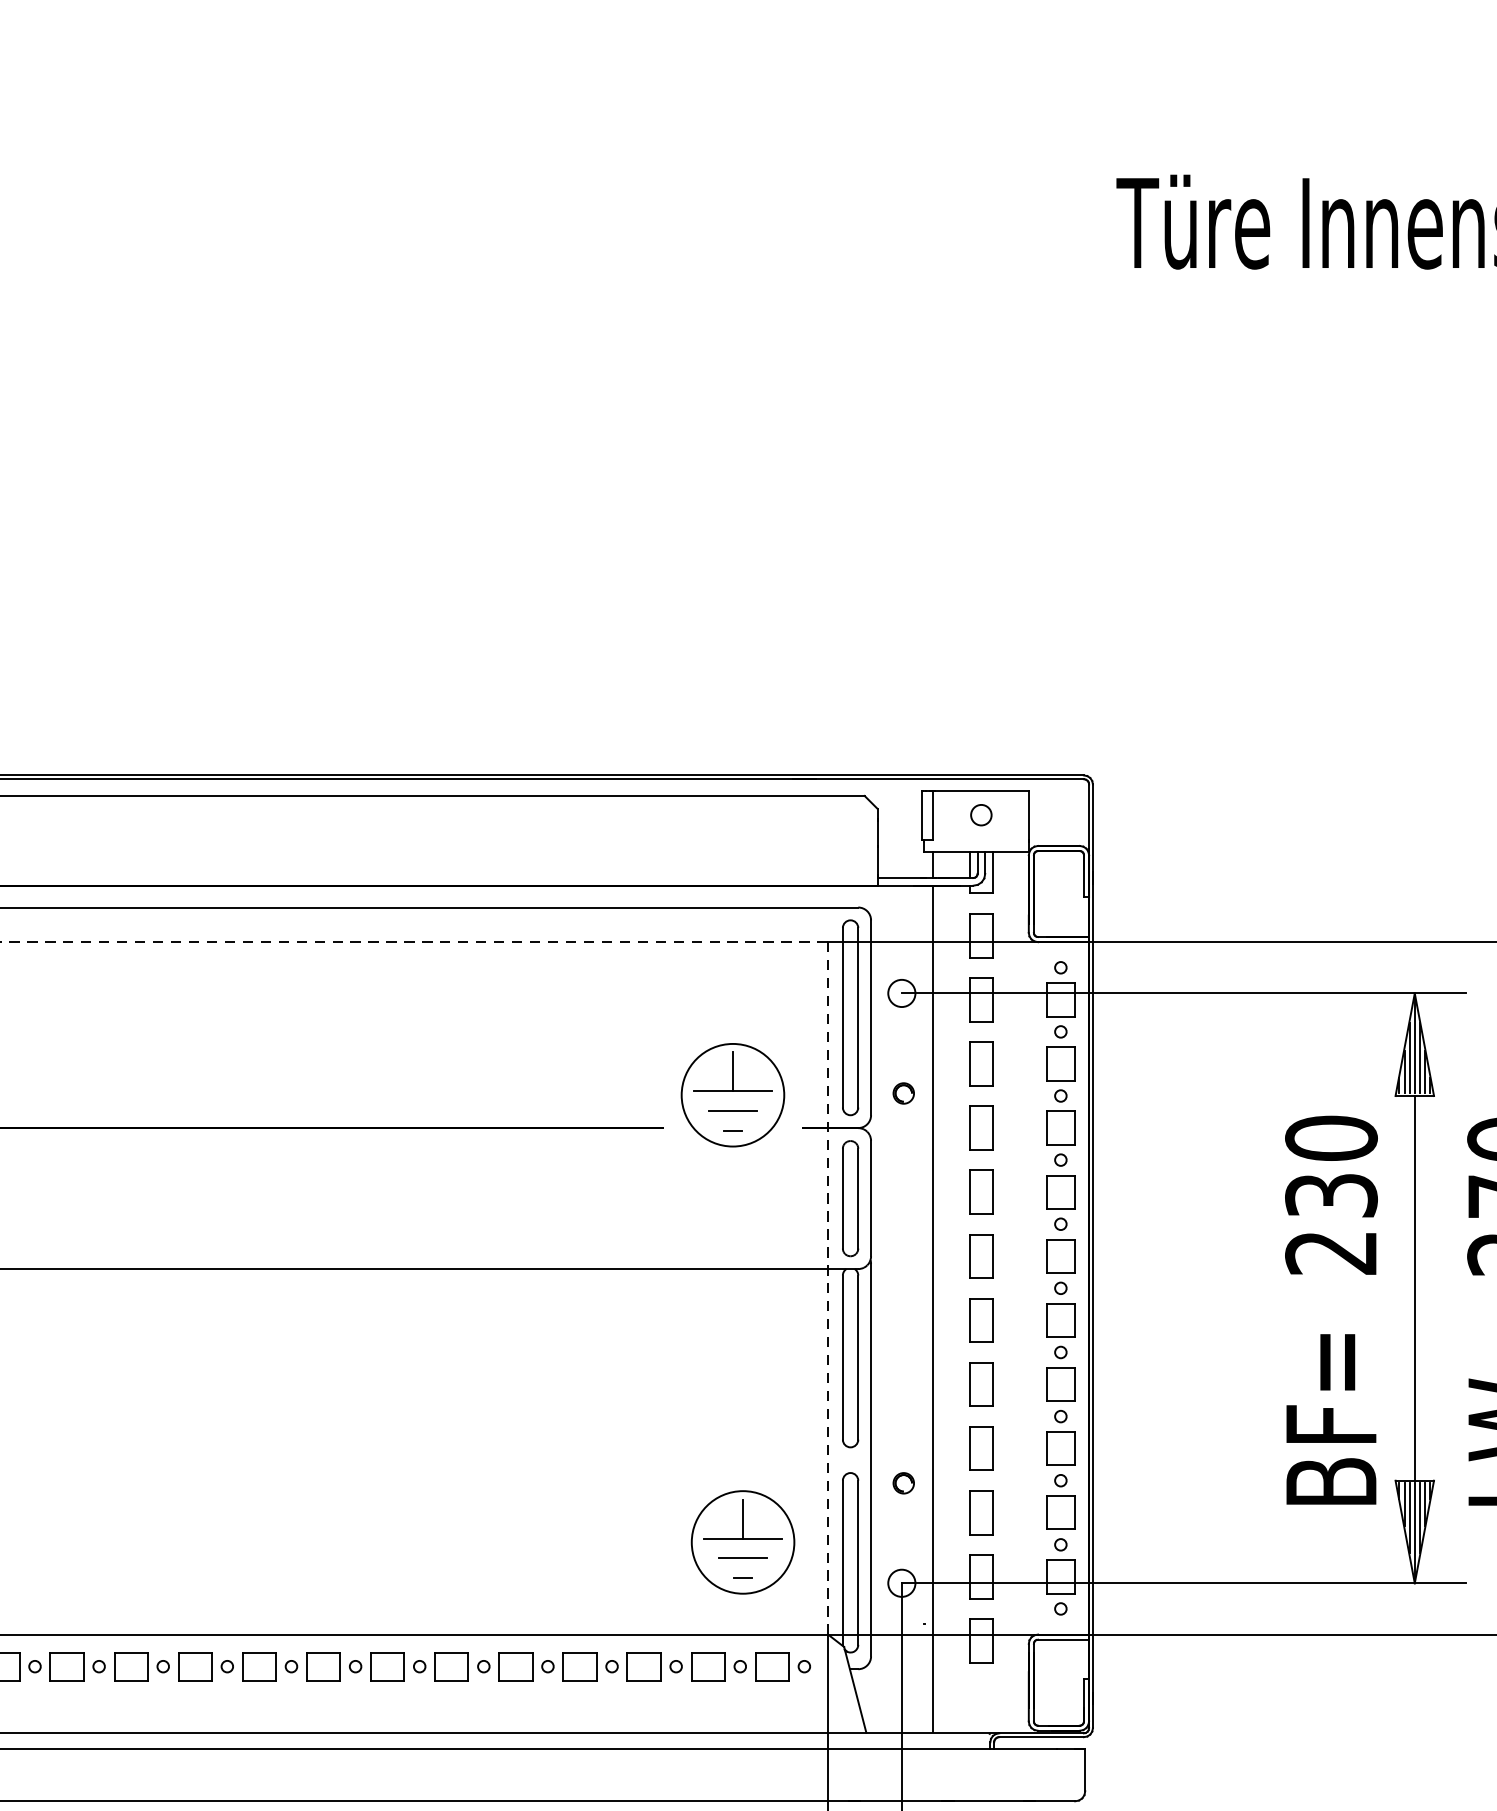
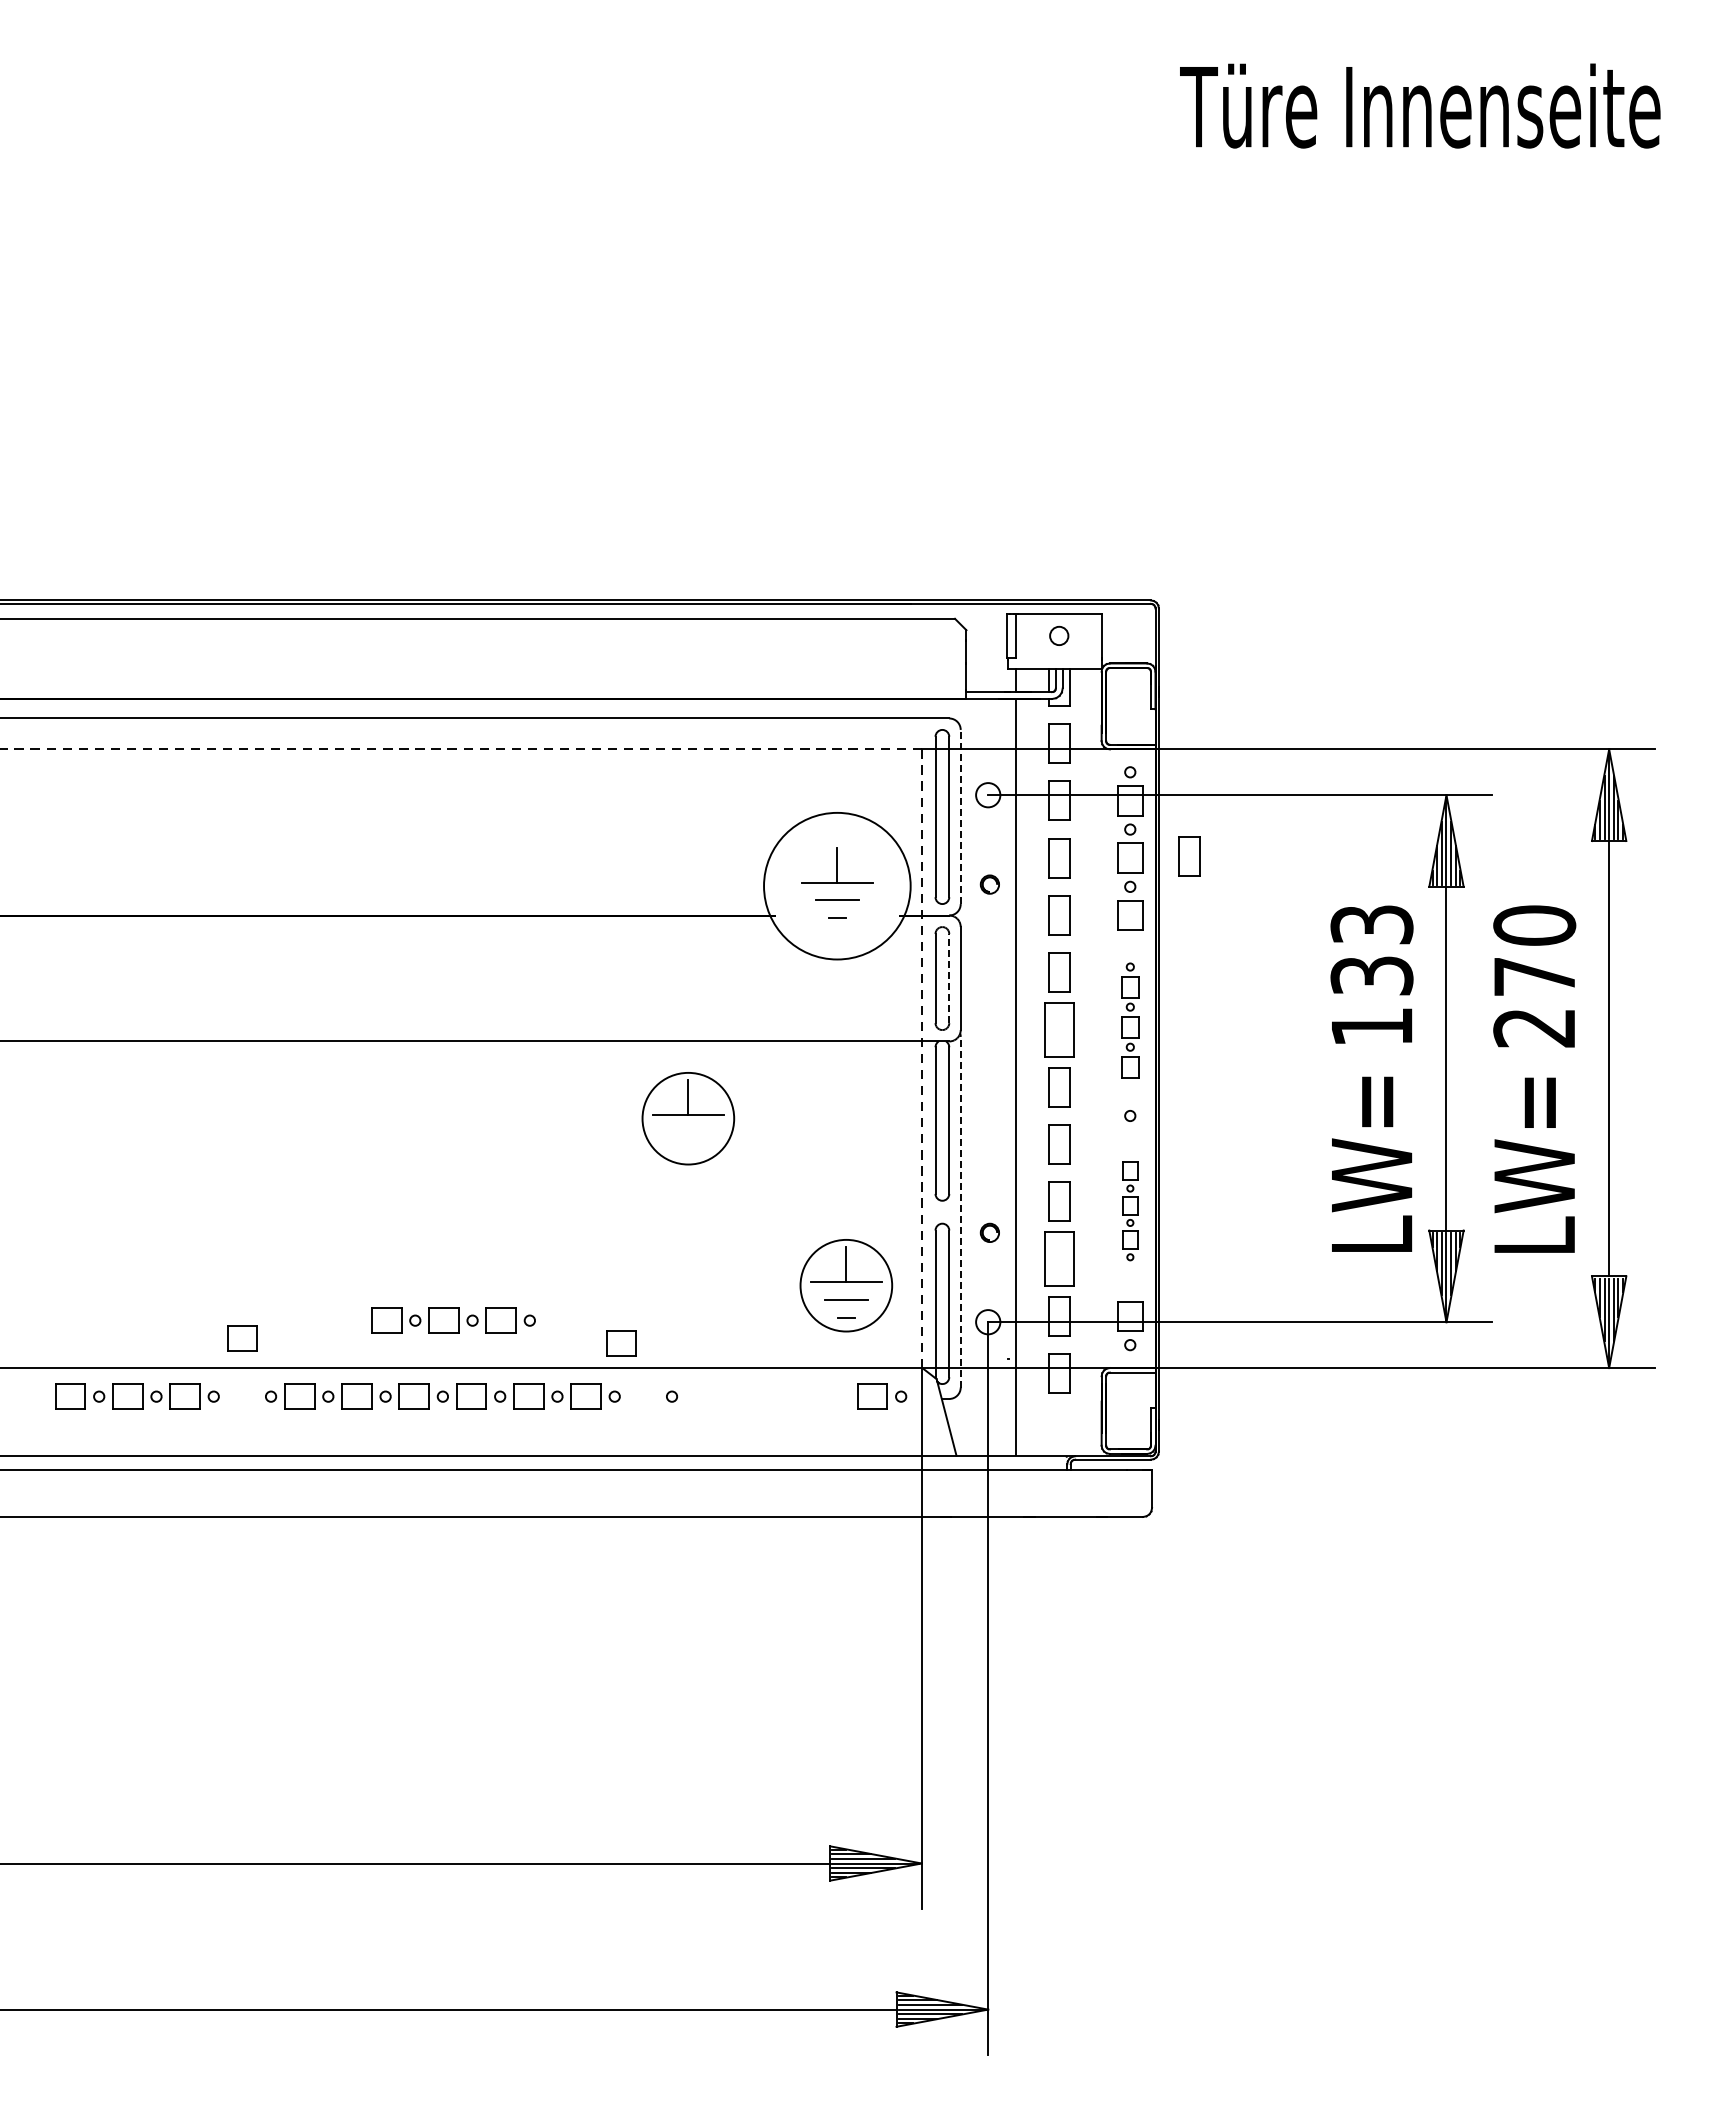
line: (870, 1017) -> (960, 816), solid -> dashed
part: (1127, 1062) -> (1189, 856), added
circle: (733, 1095) -> (837, 886), size x1.6
text: (1330, 1195) -> (1371, 975), 230 -> 133
line: (858, 1198) -> (949, 978), solid -> dashed
part: (1061, 1245) -> (1130, 1020), size x0.7
part: (981, 1256) -> (1059, 1030), size x1.4
part: (566, 1355) -> (688, 1118), added
text: (1331, 1401) -> (1372, 1159), BF= -> LW=
line: (870, 1459) -> (960, 1211), solid -> dashed
part: (1061, 1459) -> (1130, 1211), size x0.6
part: (981, 1513) -> (1059, 1259), size x1.4
part: (67, 1666) -> (242, 1338), moved
part: (516, 1666) -> (621, 1343), moved
part: (654, 1666) -> (453, 1320), moved

